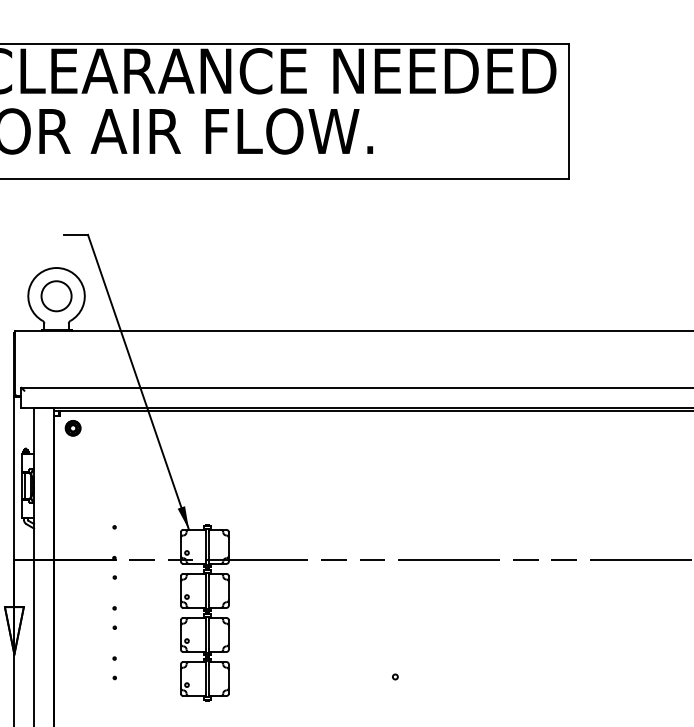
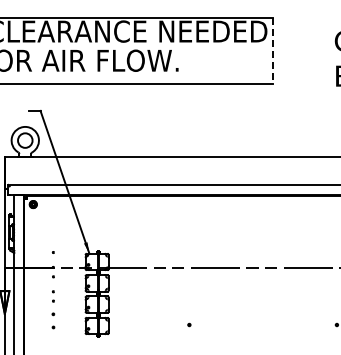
line: (569, 112) -> (273, 51), solid -> dashed
part: (114, 667) -> (53, 320), size x1.4

